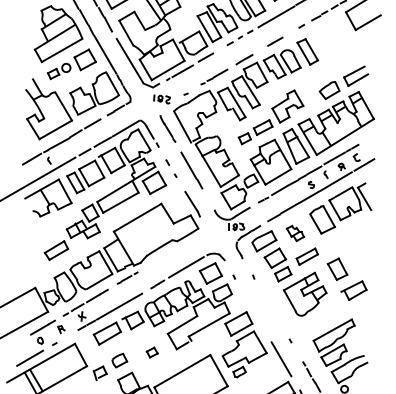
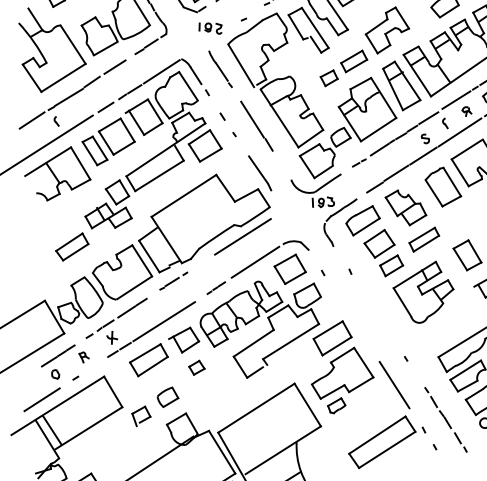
part: (295, 233) -> (406, 207), size x1.67
line: (177, 248) -> (241, 236), added
part: (151, 352) -> (195, 367), moved

